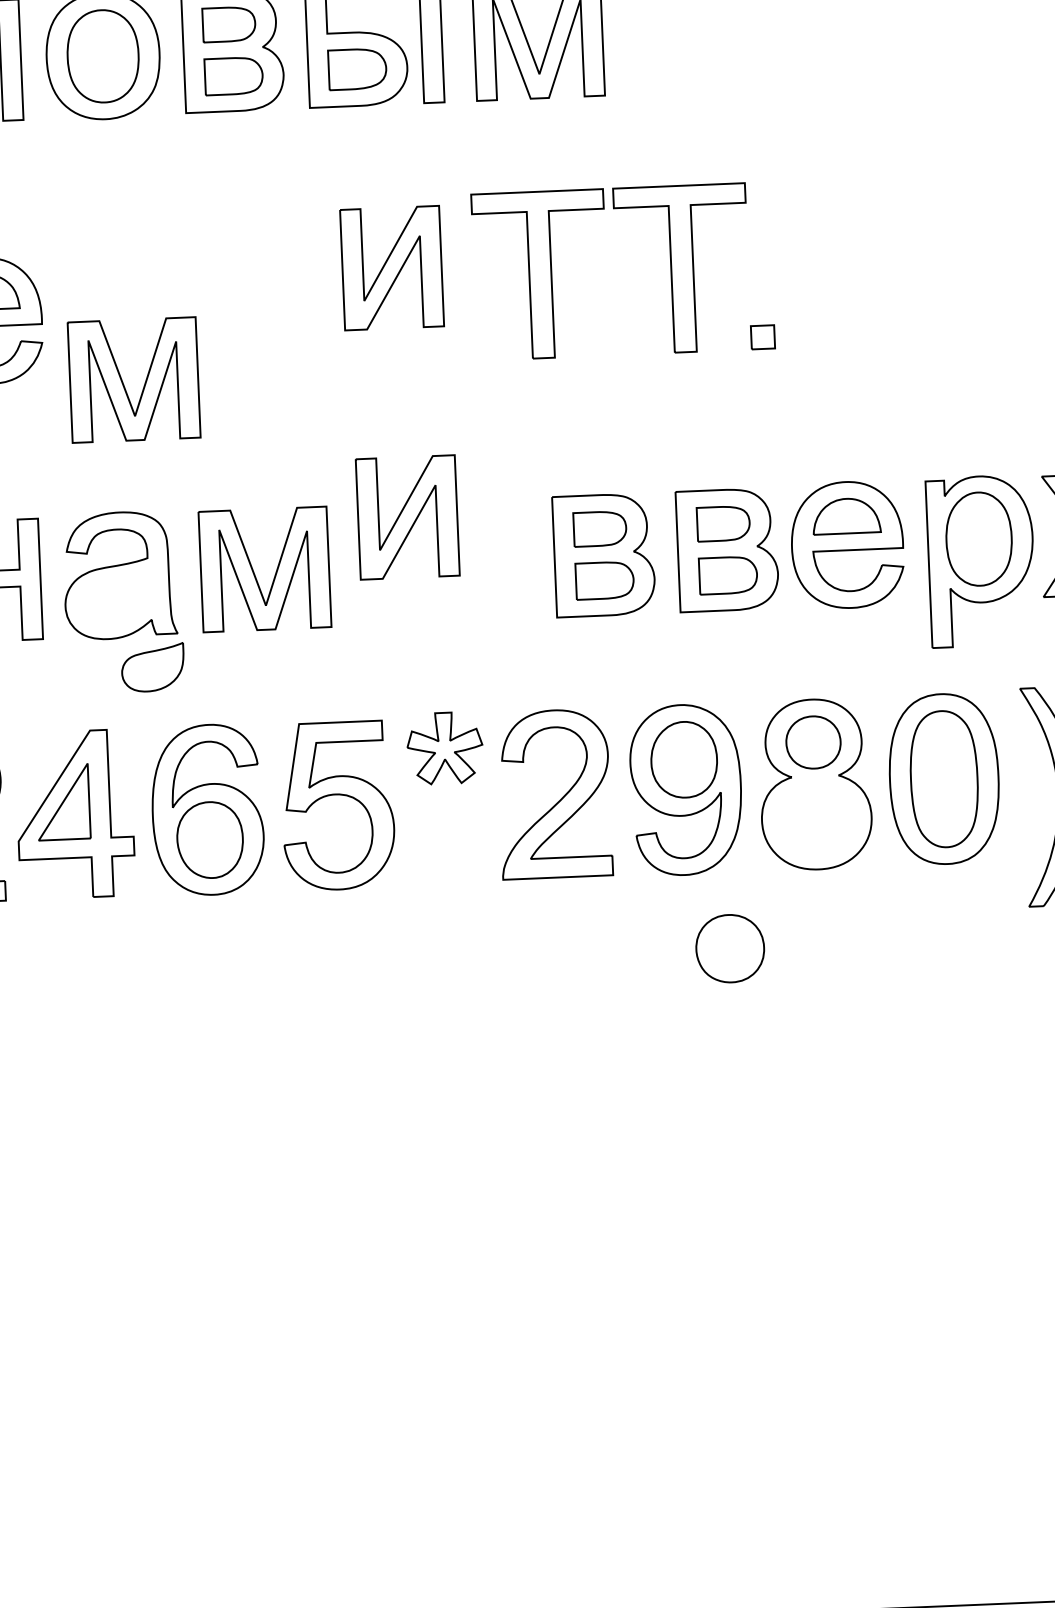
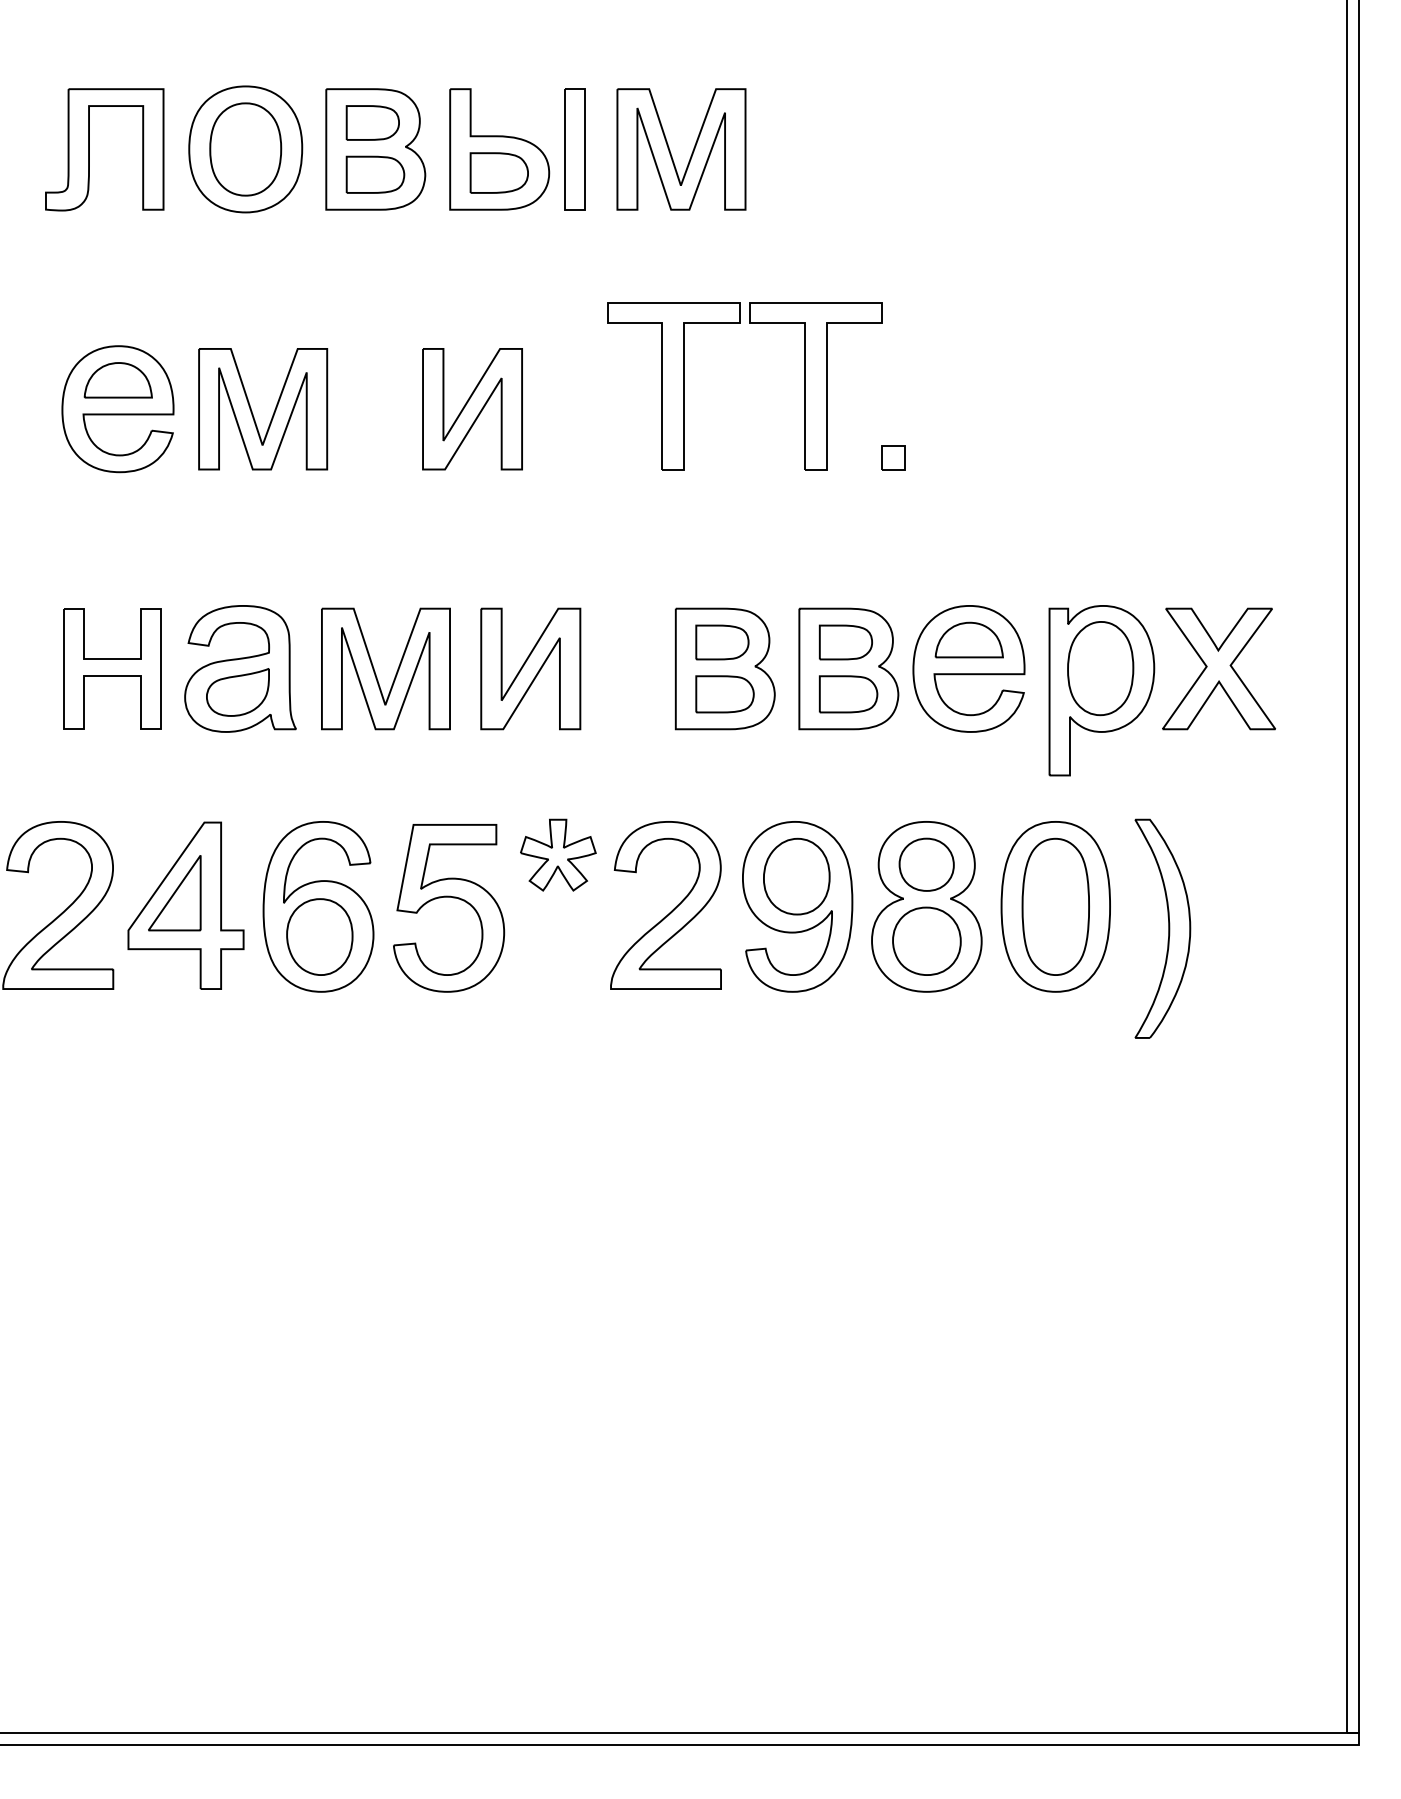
part: (392, 268) -> (472, 409), moved
part: (143, 384) -> (272, 414), moved
part: (407, 517) -> (530, 668), moved
part: (152, 667) -> (237, 692), moved
part: (729, 947) -> (926, 940), moved

